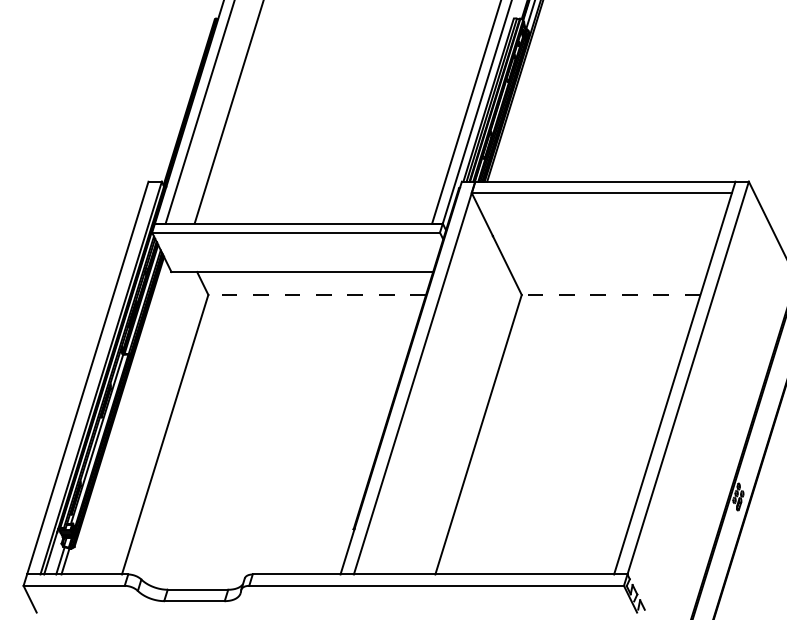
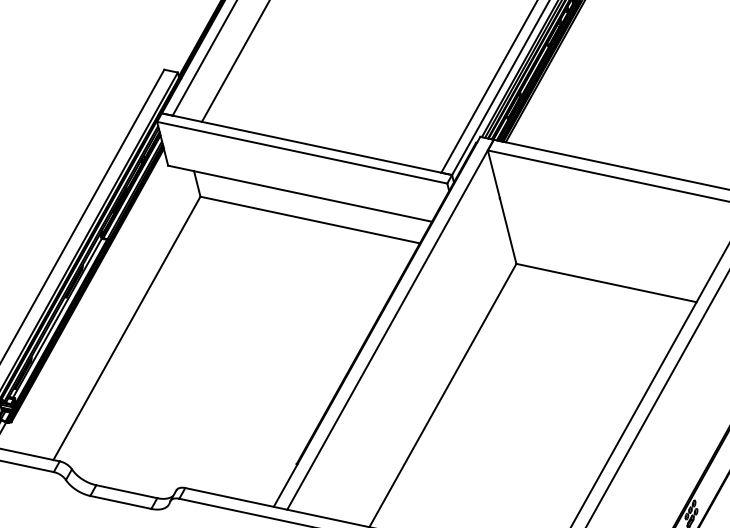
line: (317, 294) -> (310, 219), dashed -> solid
line: (610, 294) -> (605, 282), dashed -> solid

